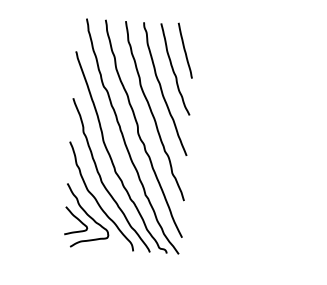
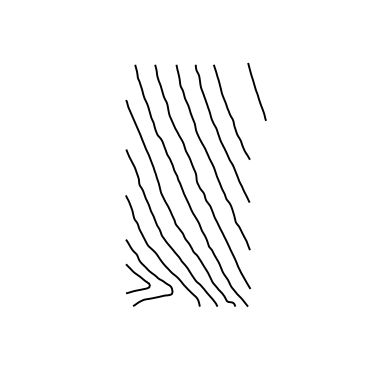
line: (184, 50) -> (256, 91), moved

